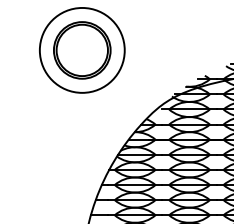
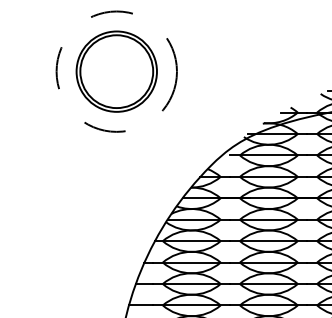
circle: (81, 49) -> (115, 70), solid -> dashed

